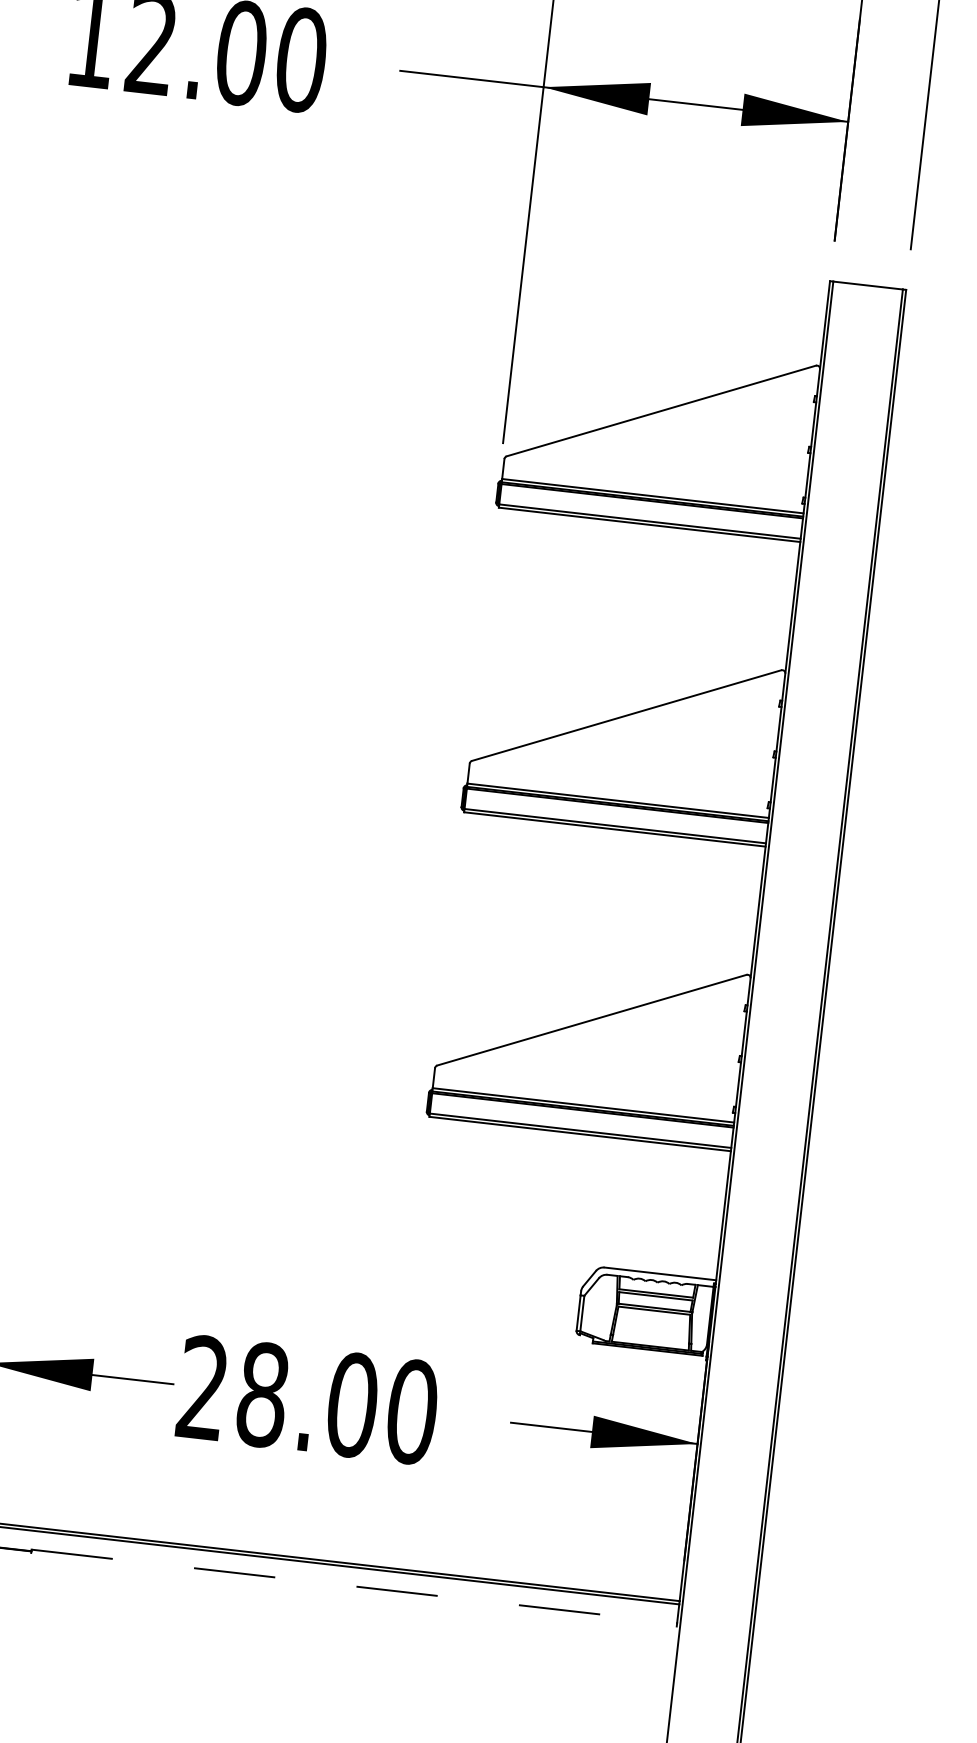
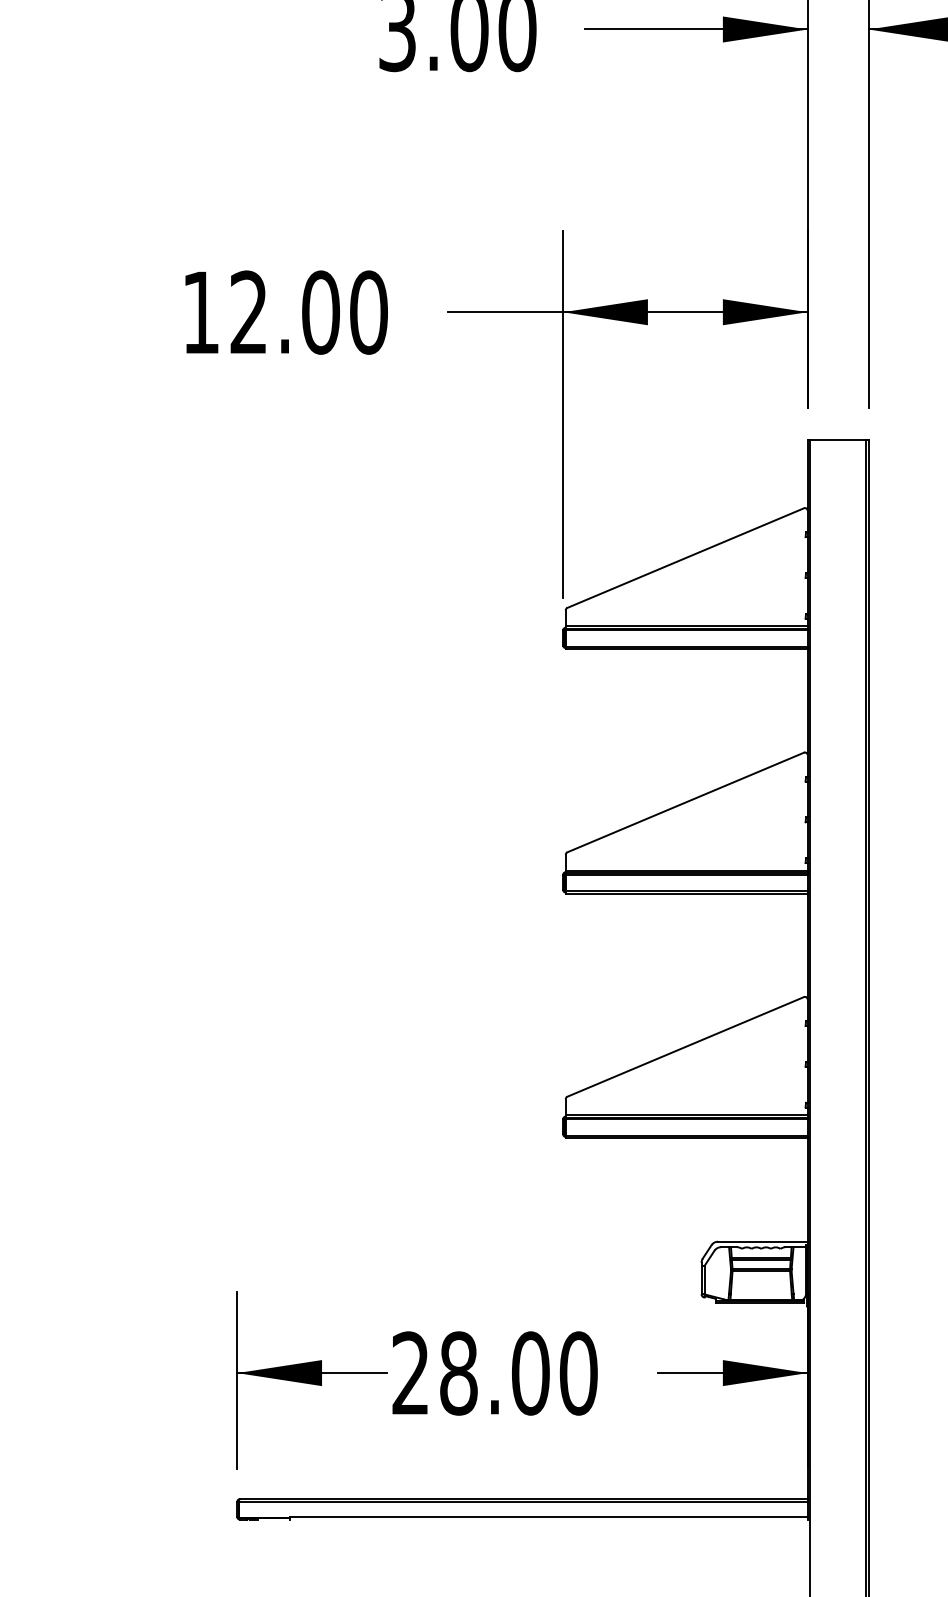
line: (354, 1585) -> (548, 1516), dashed -> solid

